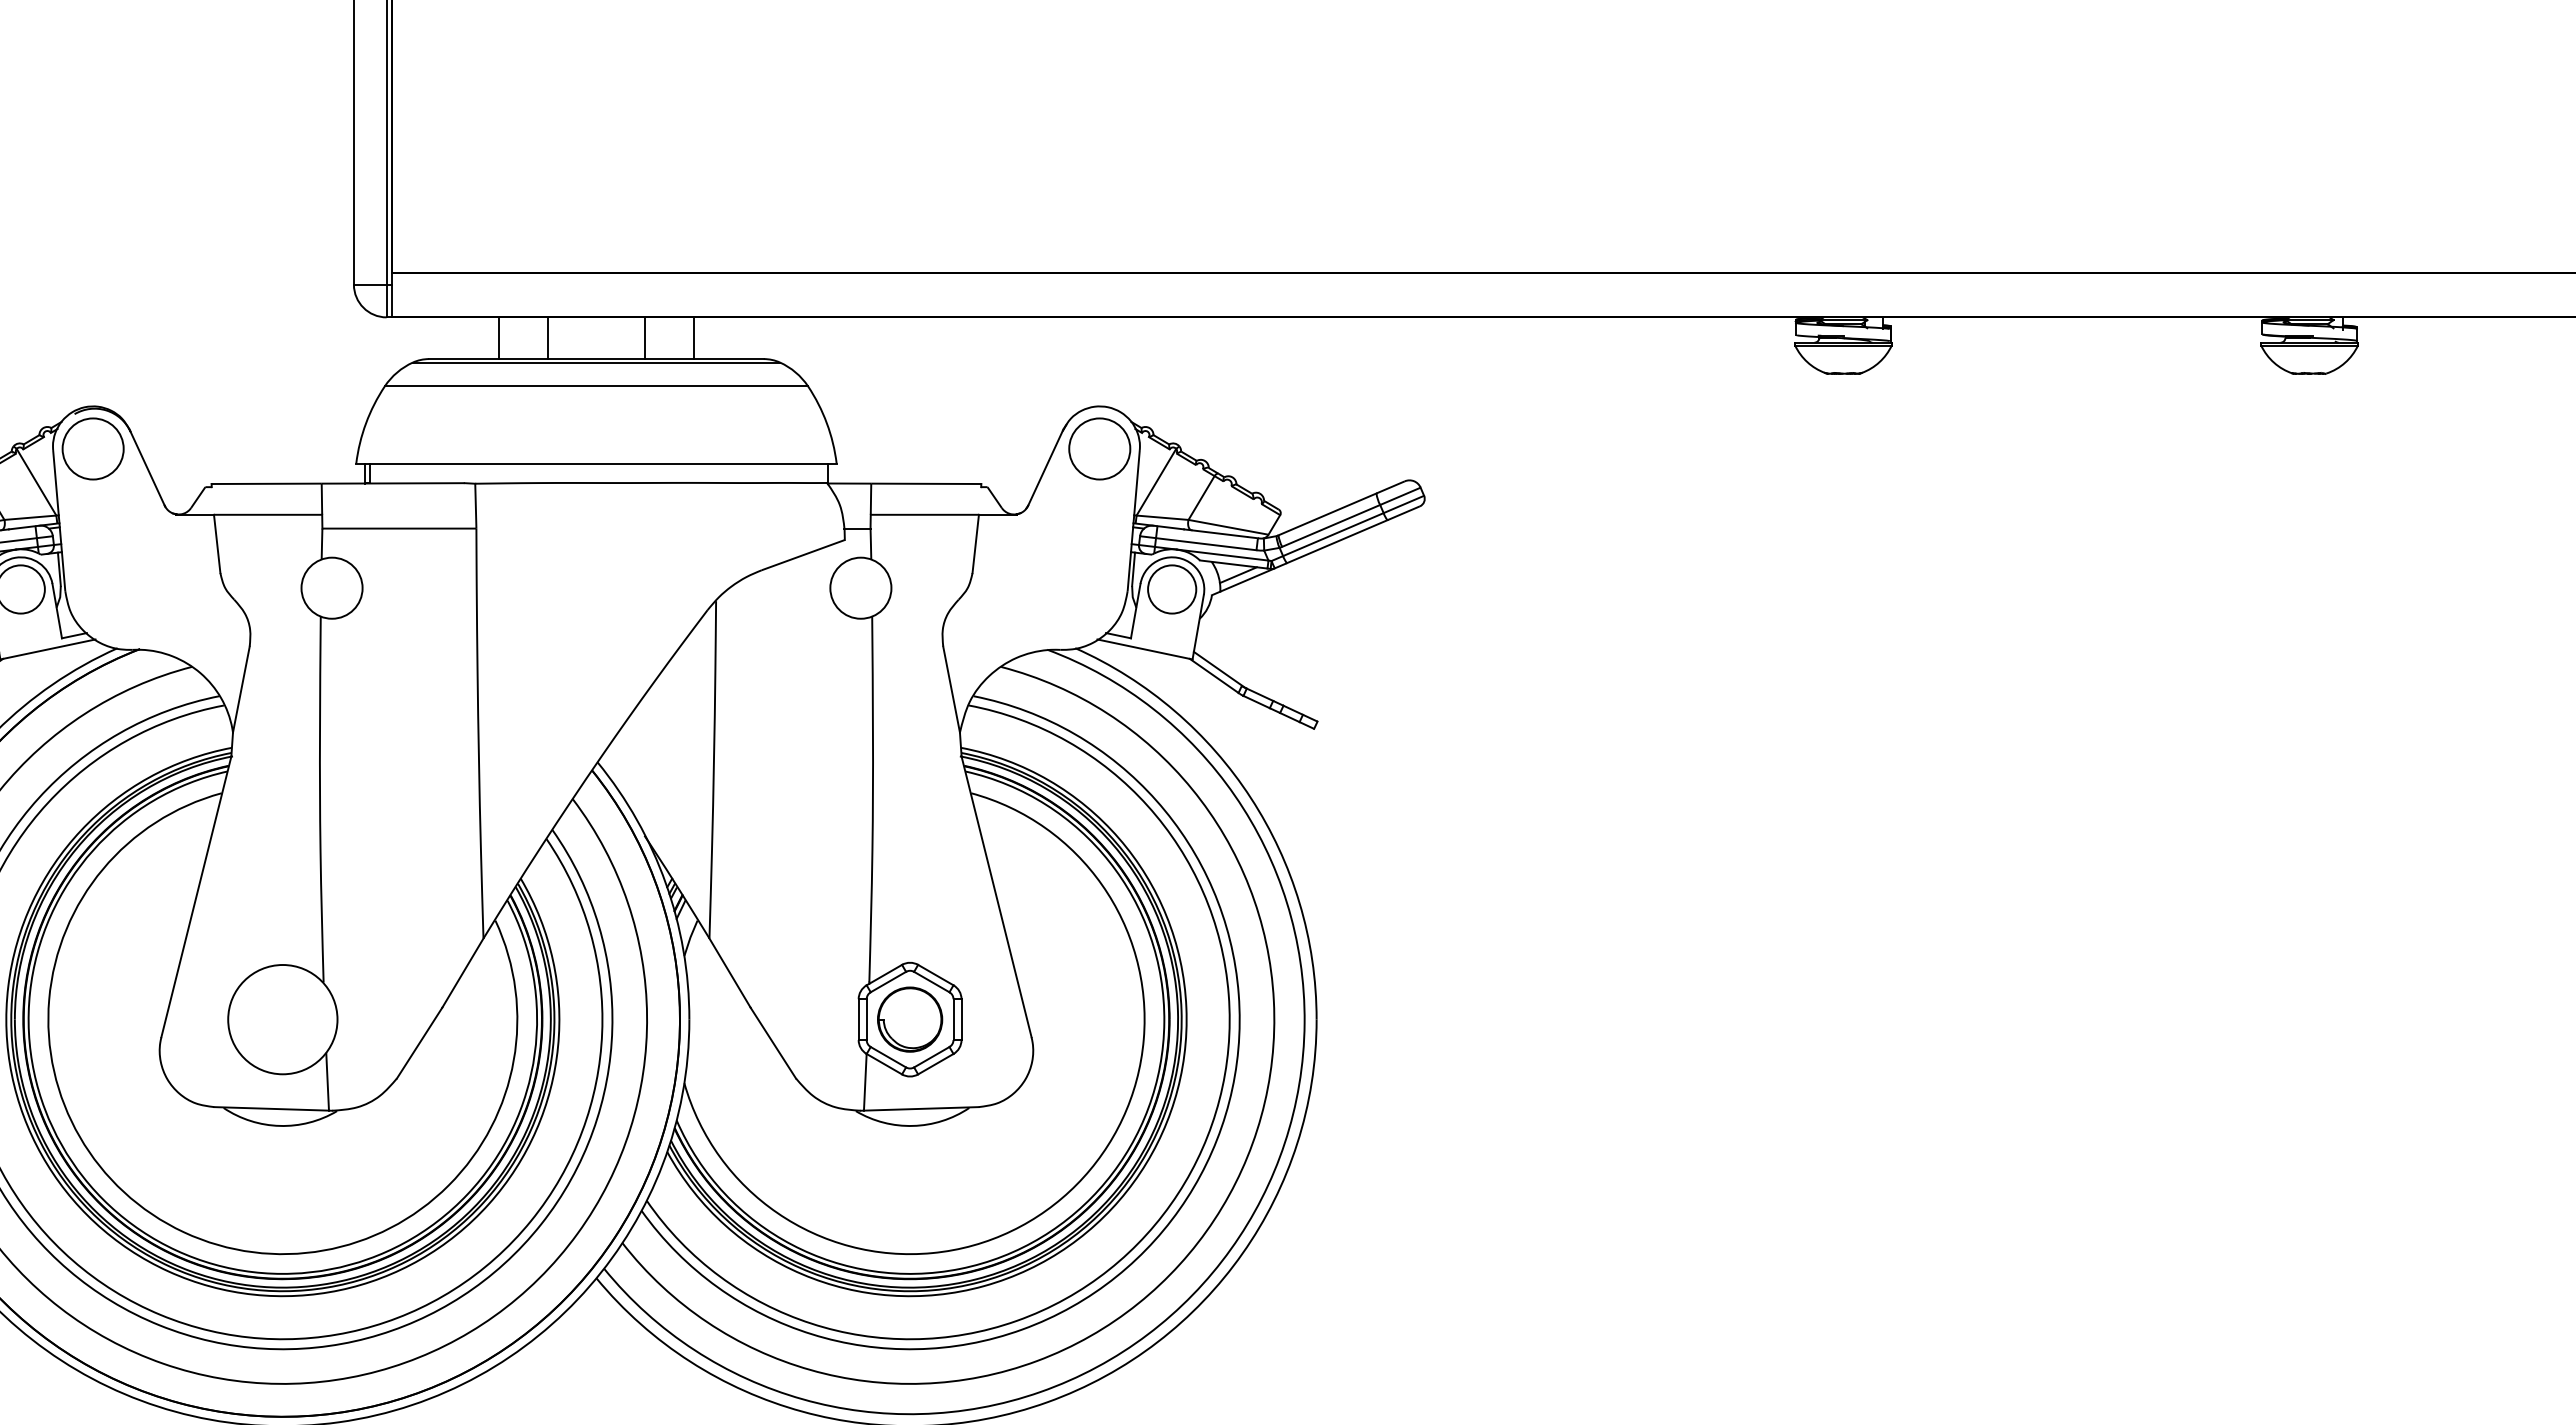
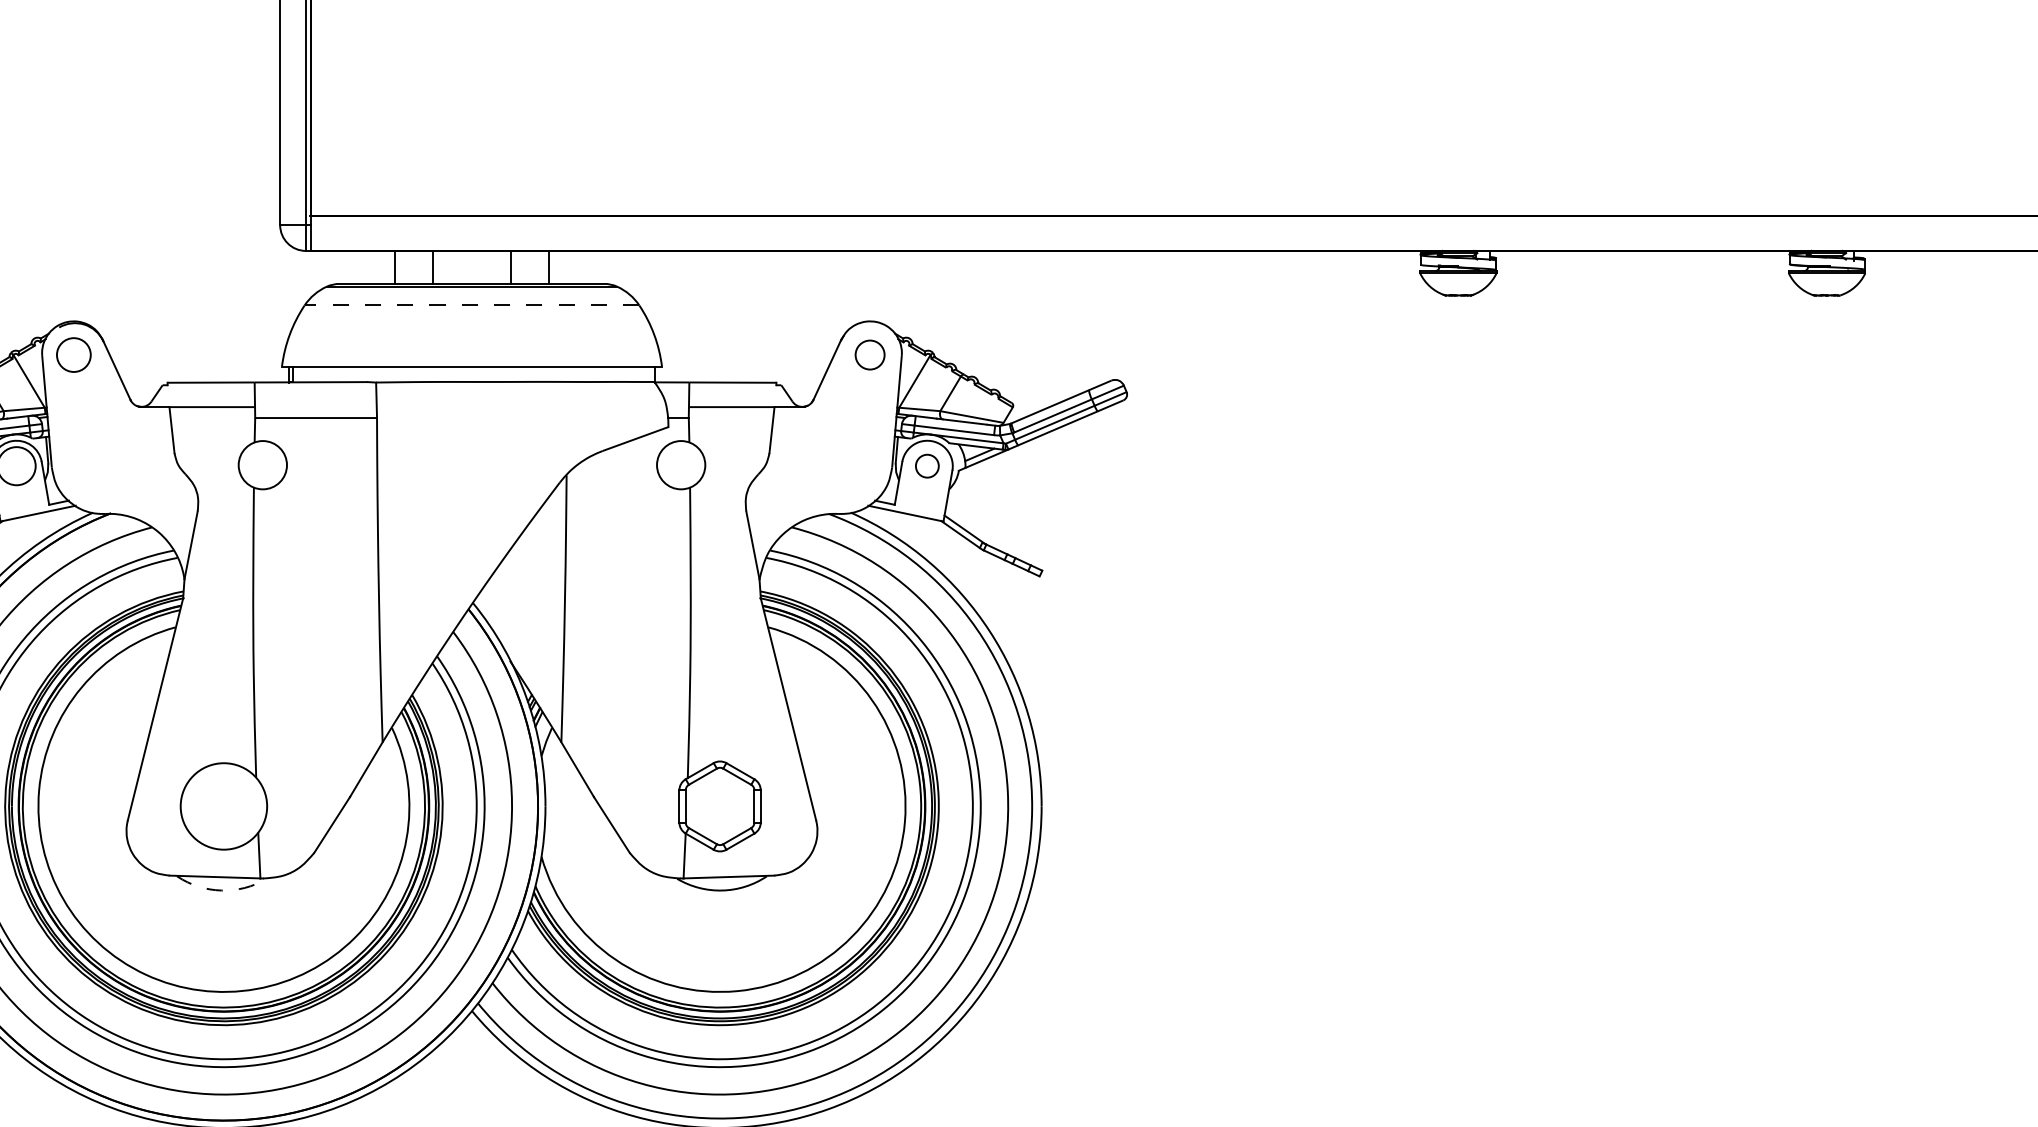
line: (596, 386) -> (472, 305), solid -> dashed
circle: (92, 448) -> (73, 354), size x0.7
circle: (1099, 448) -> (869, 354), size x0.6
circle: (1172, 589) -> (927, 466), size x0.6
part: (910, 1019) -> (720, 806), removed
arc: (279, 1125) -> (221, 890), solid -> dashed

